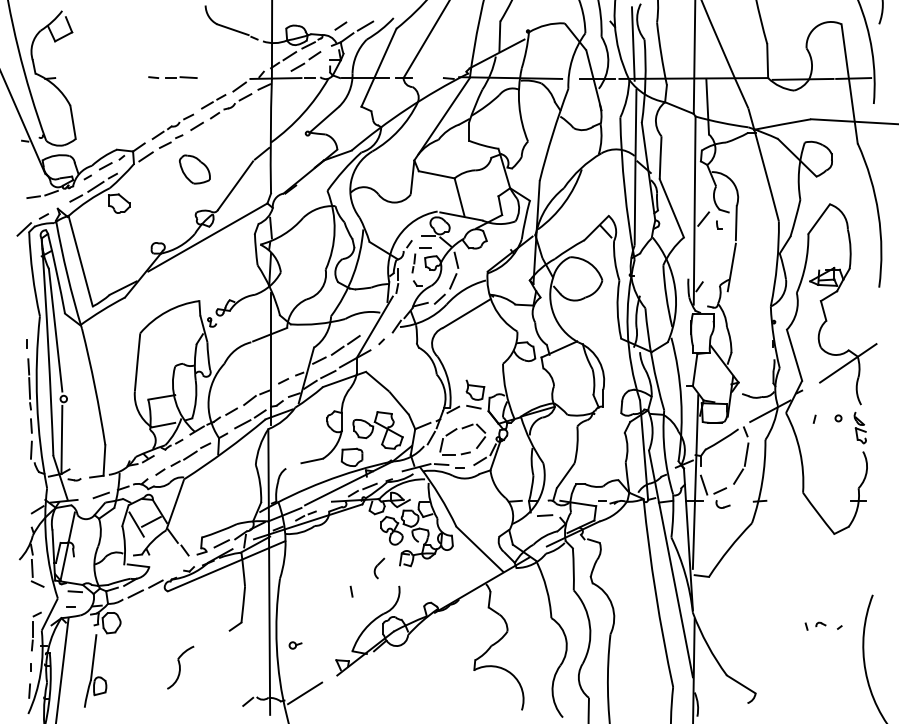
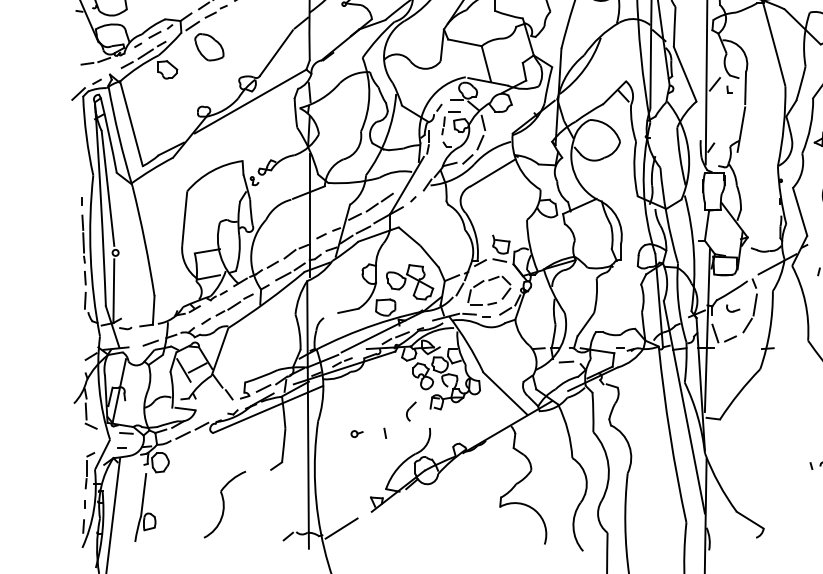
part: (194, 169) -> (209, 47), moved
part: (722, 504) -> (732, 308), moved
part: (295, 645) -> (357, 434), moved
part: (180, 667) -> (224, 504), size x1.67

